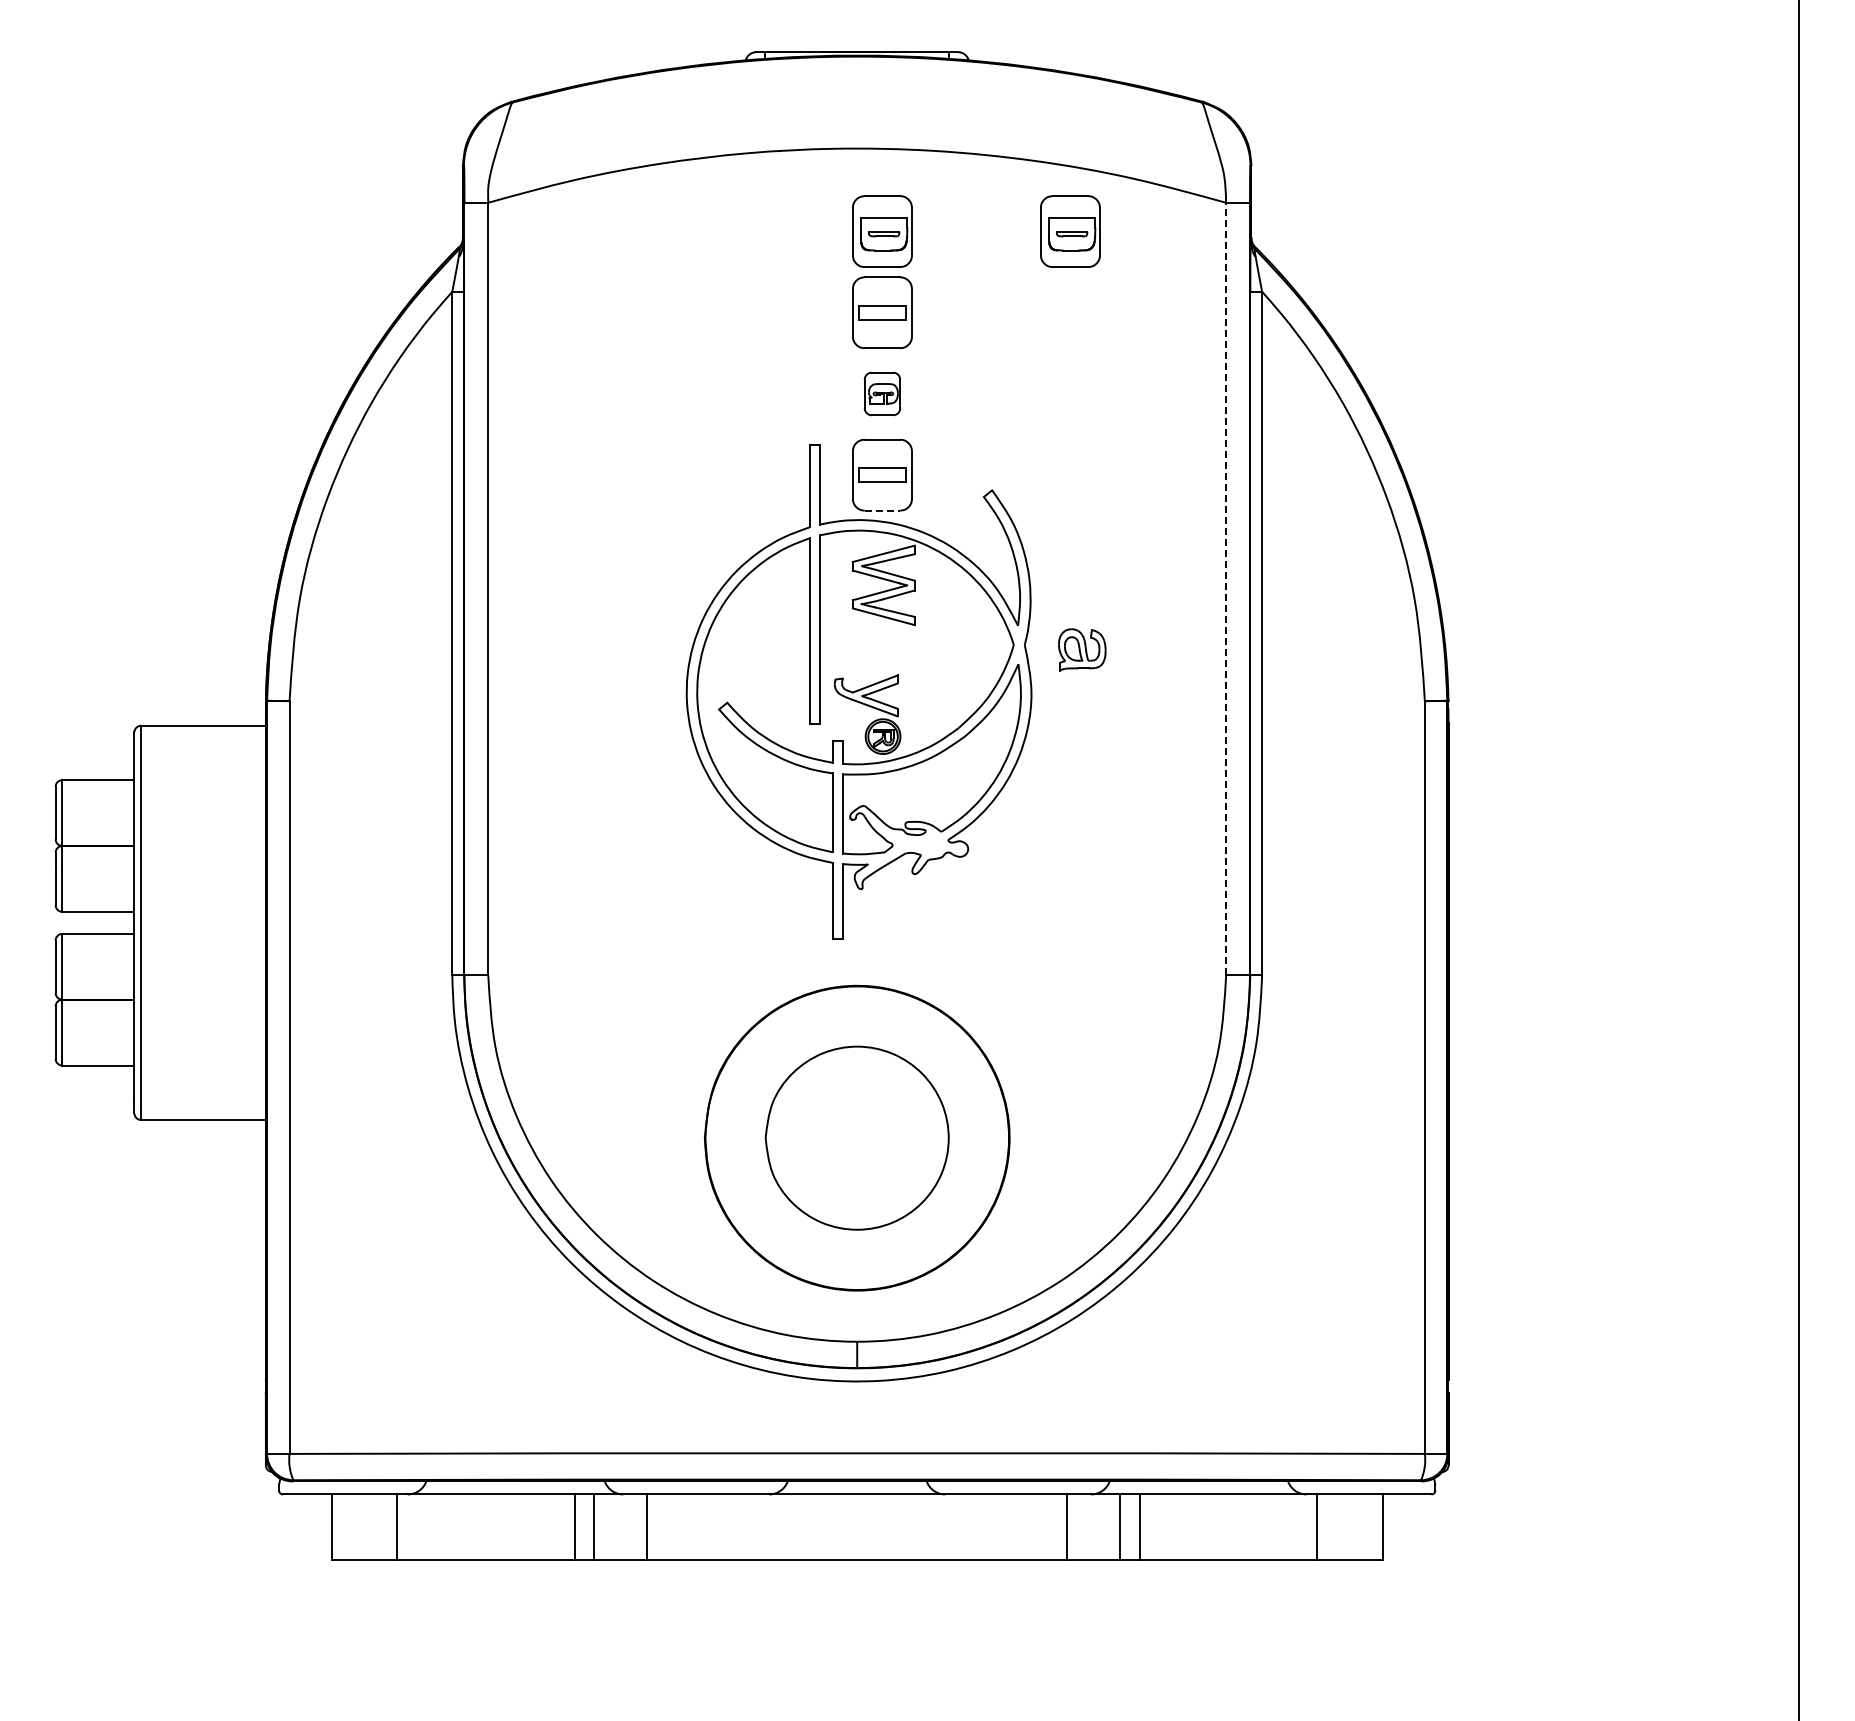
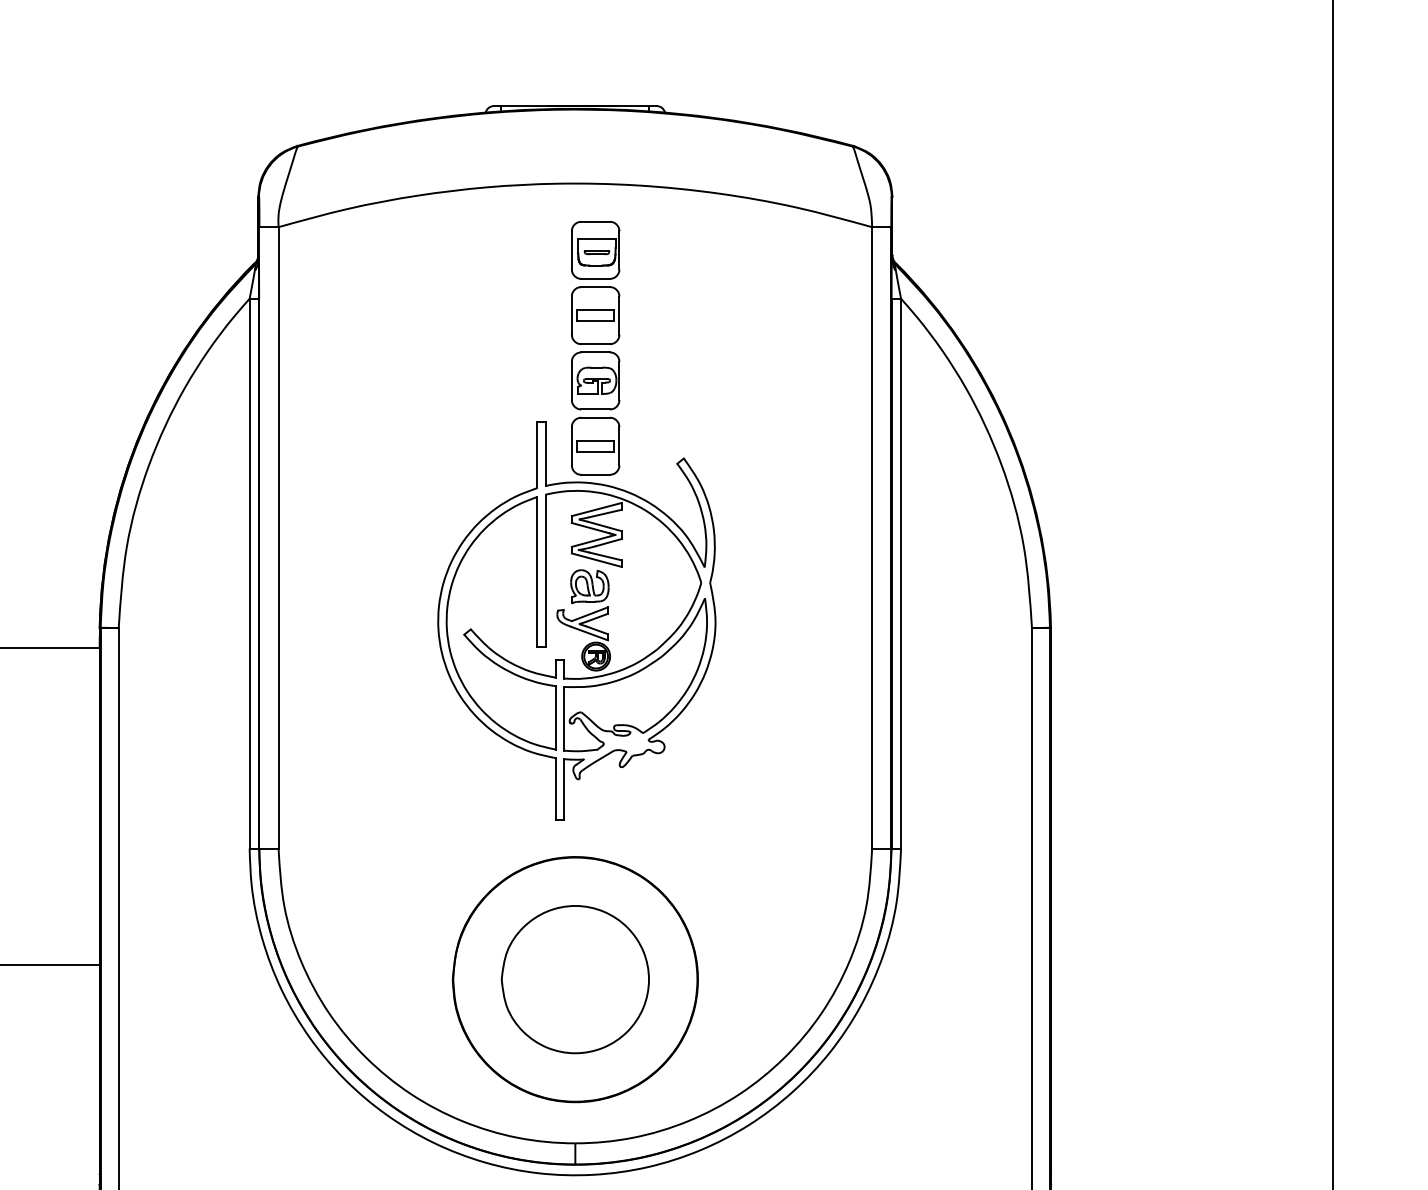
part: (1070, 231) -> (746, 250), removed
part: (882, 393) -> (595, 380), size x1.67
line: (882, 510) -> (595, 474), dashed -> solid
line: (1226, 588) -> (872, 537), dashed -> solid
part: (1082, 649) -> (590, 586), moved

